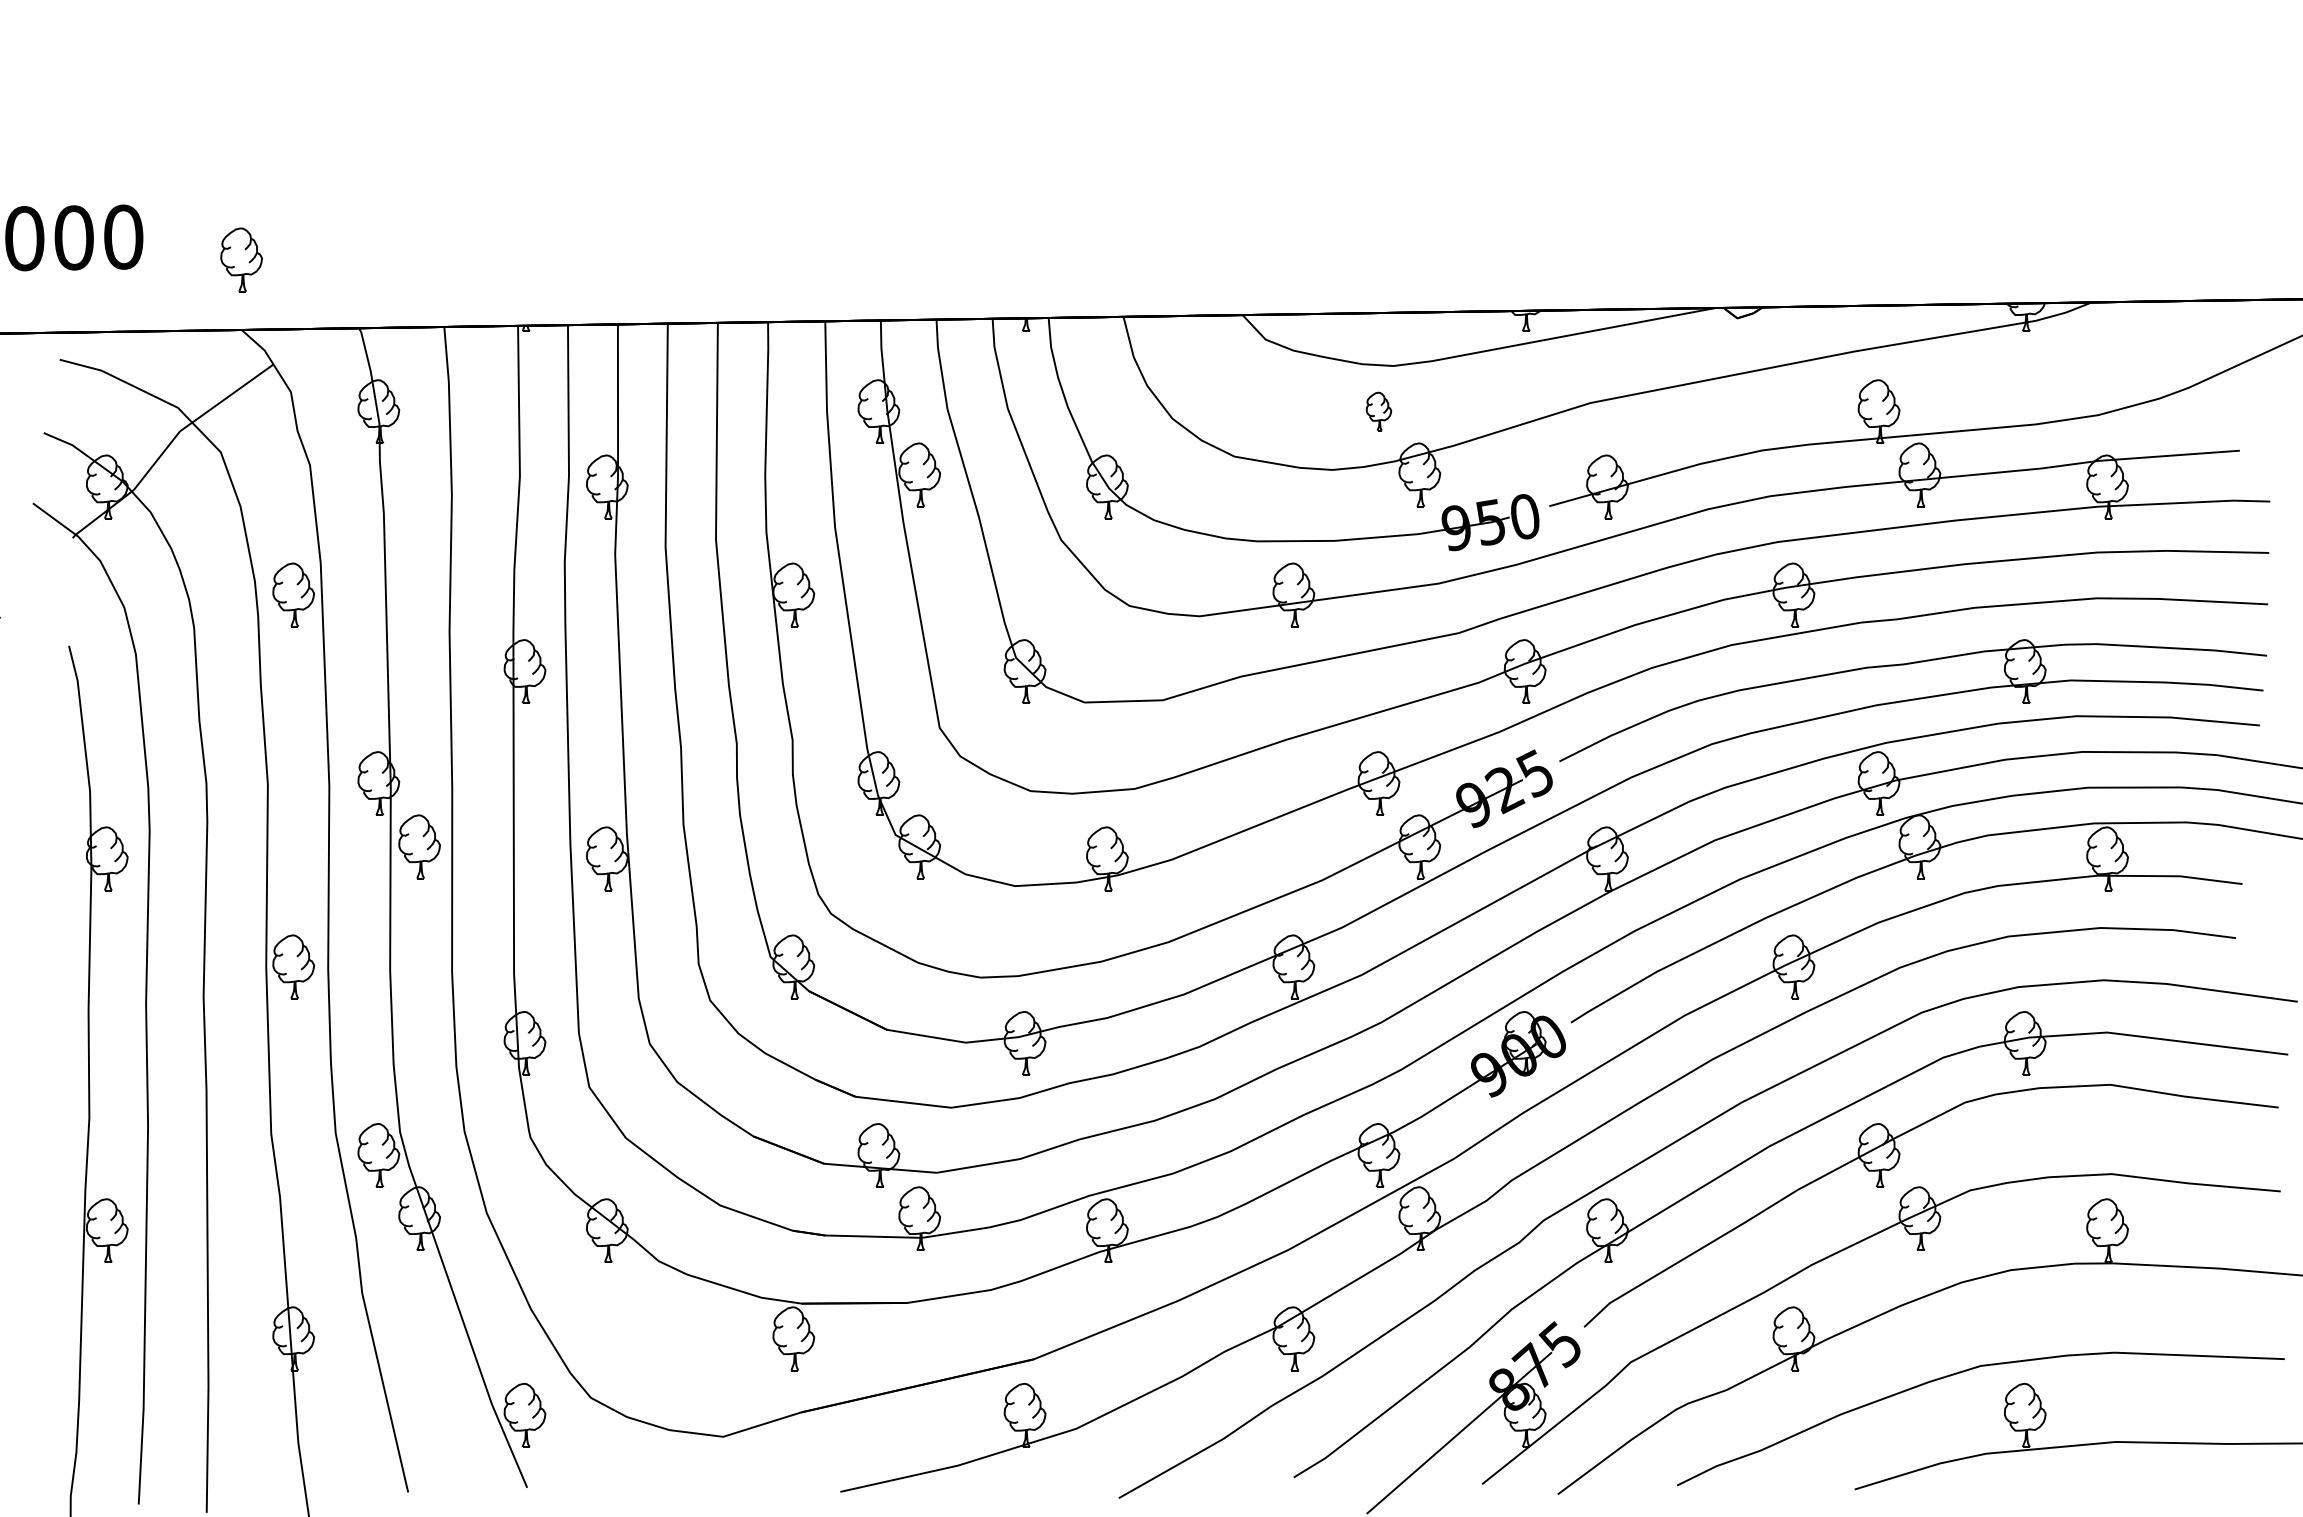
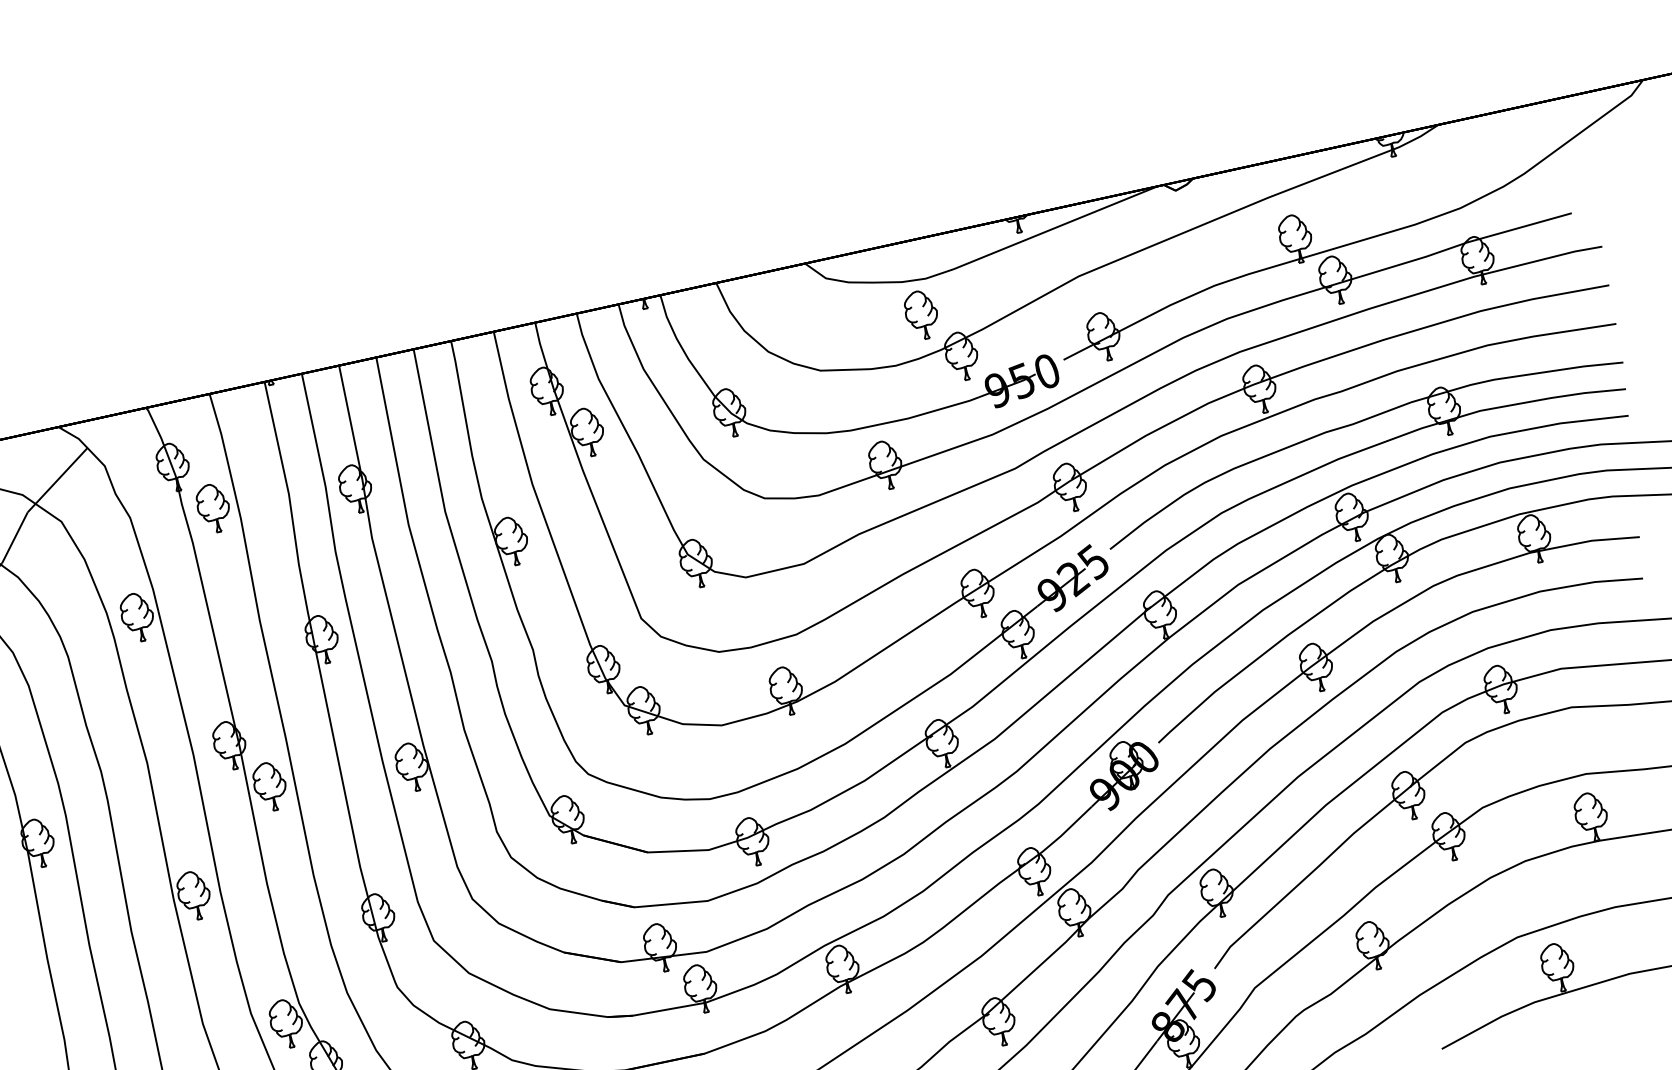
part: (241, 259) -> (213, 508), moved
part: (1378, 411) -> (921, 315), size x1.67

